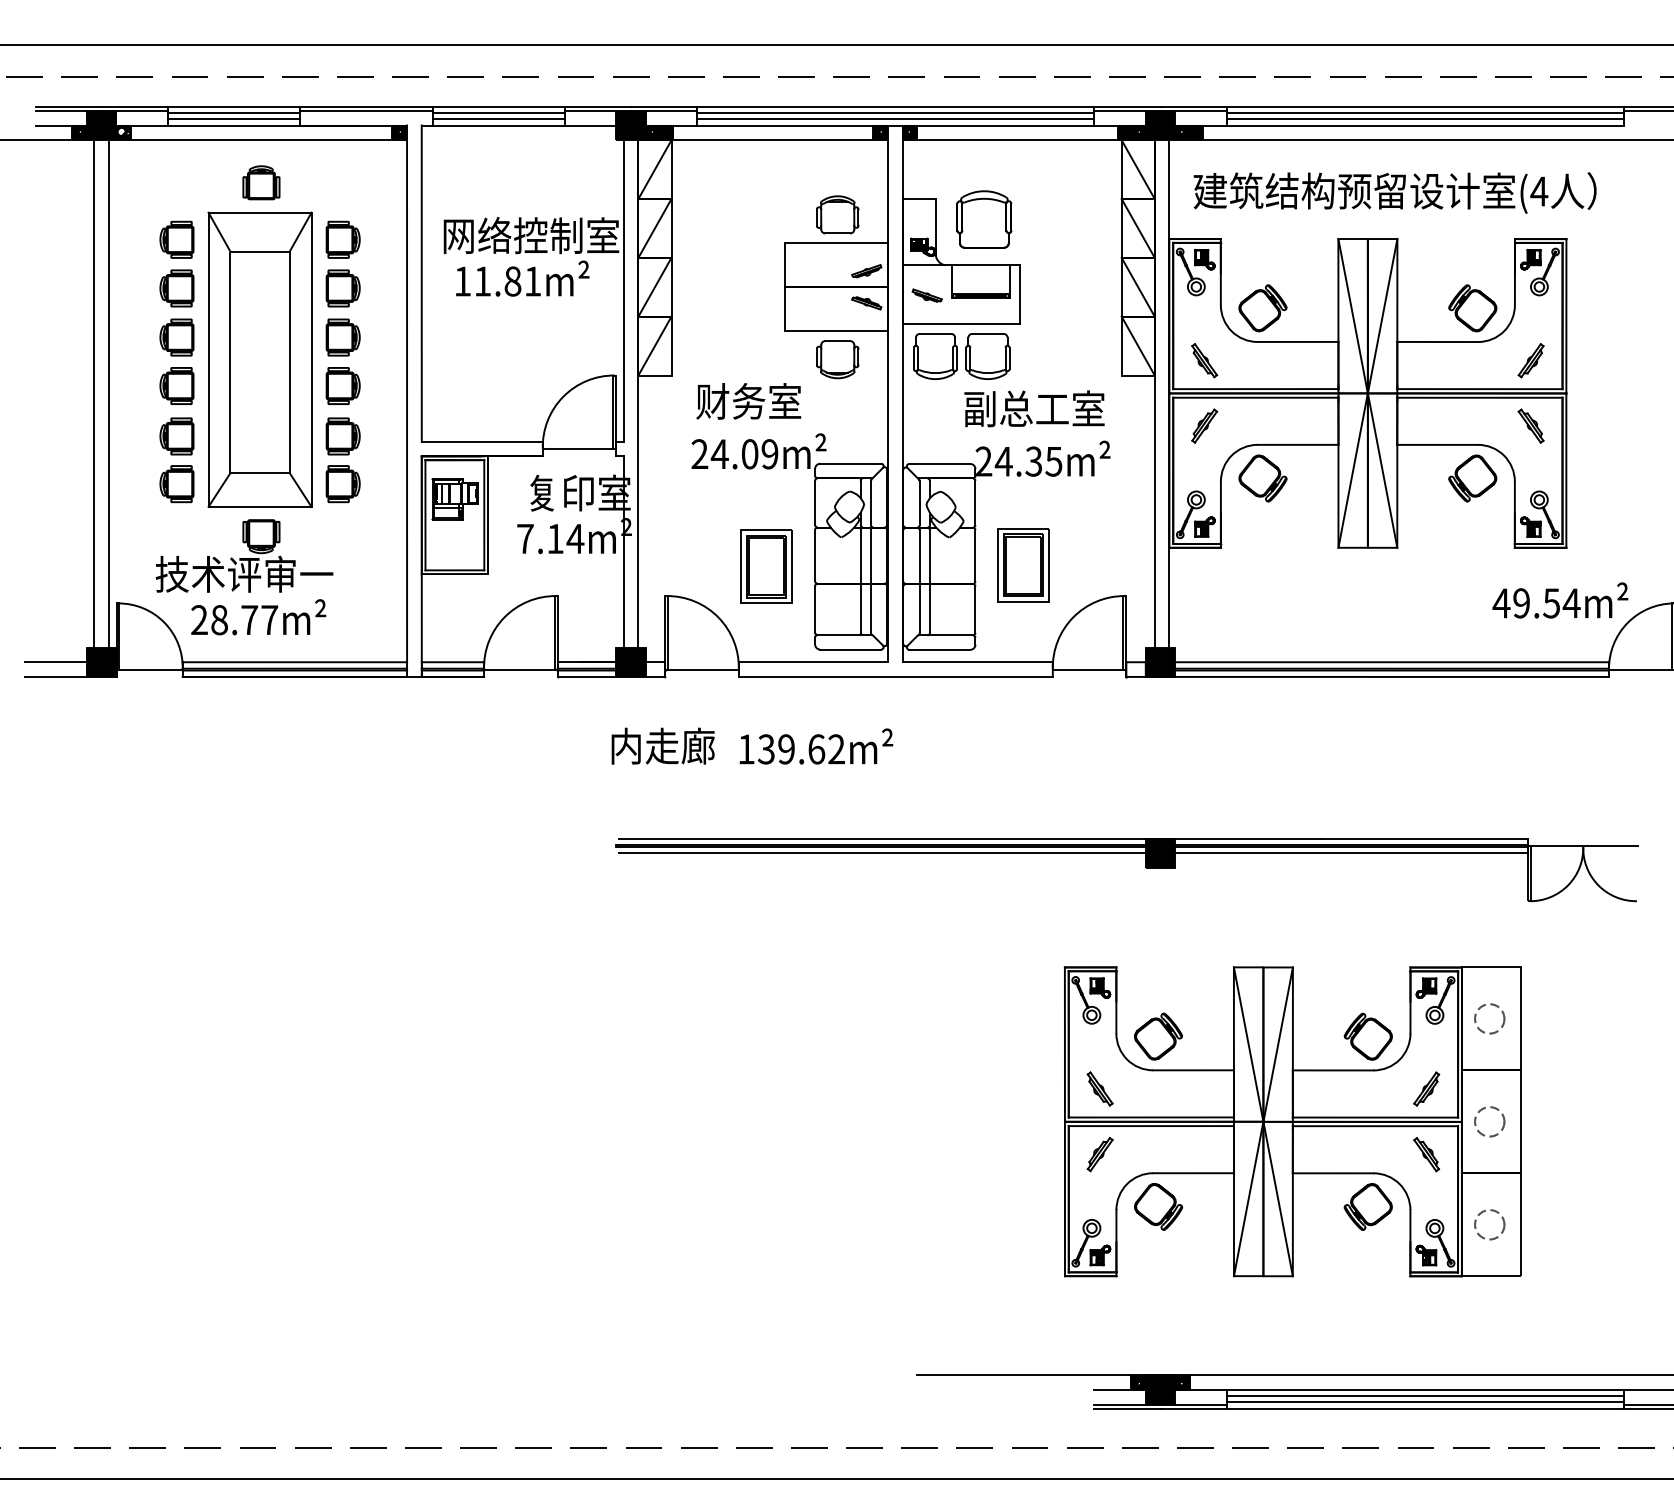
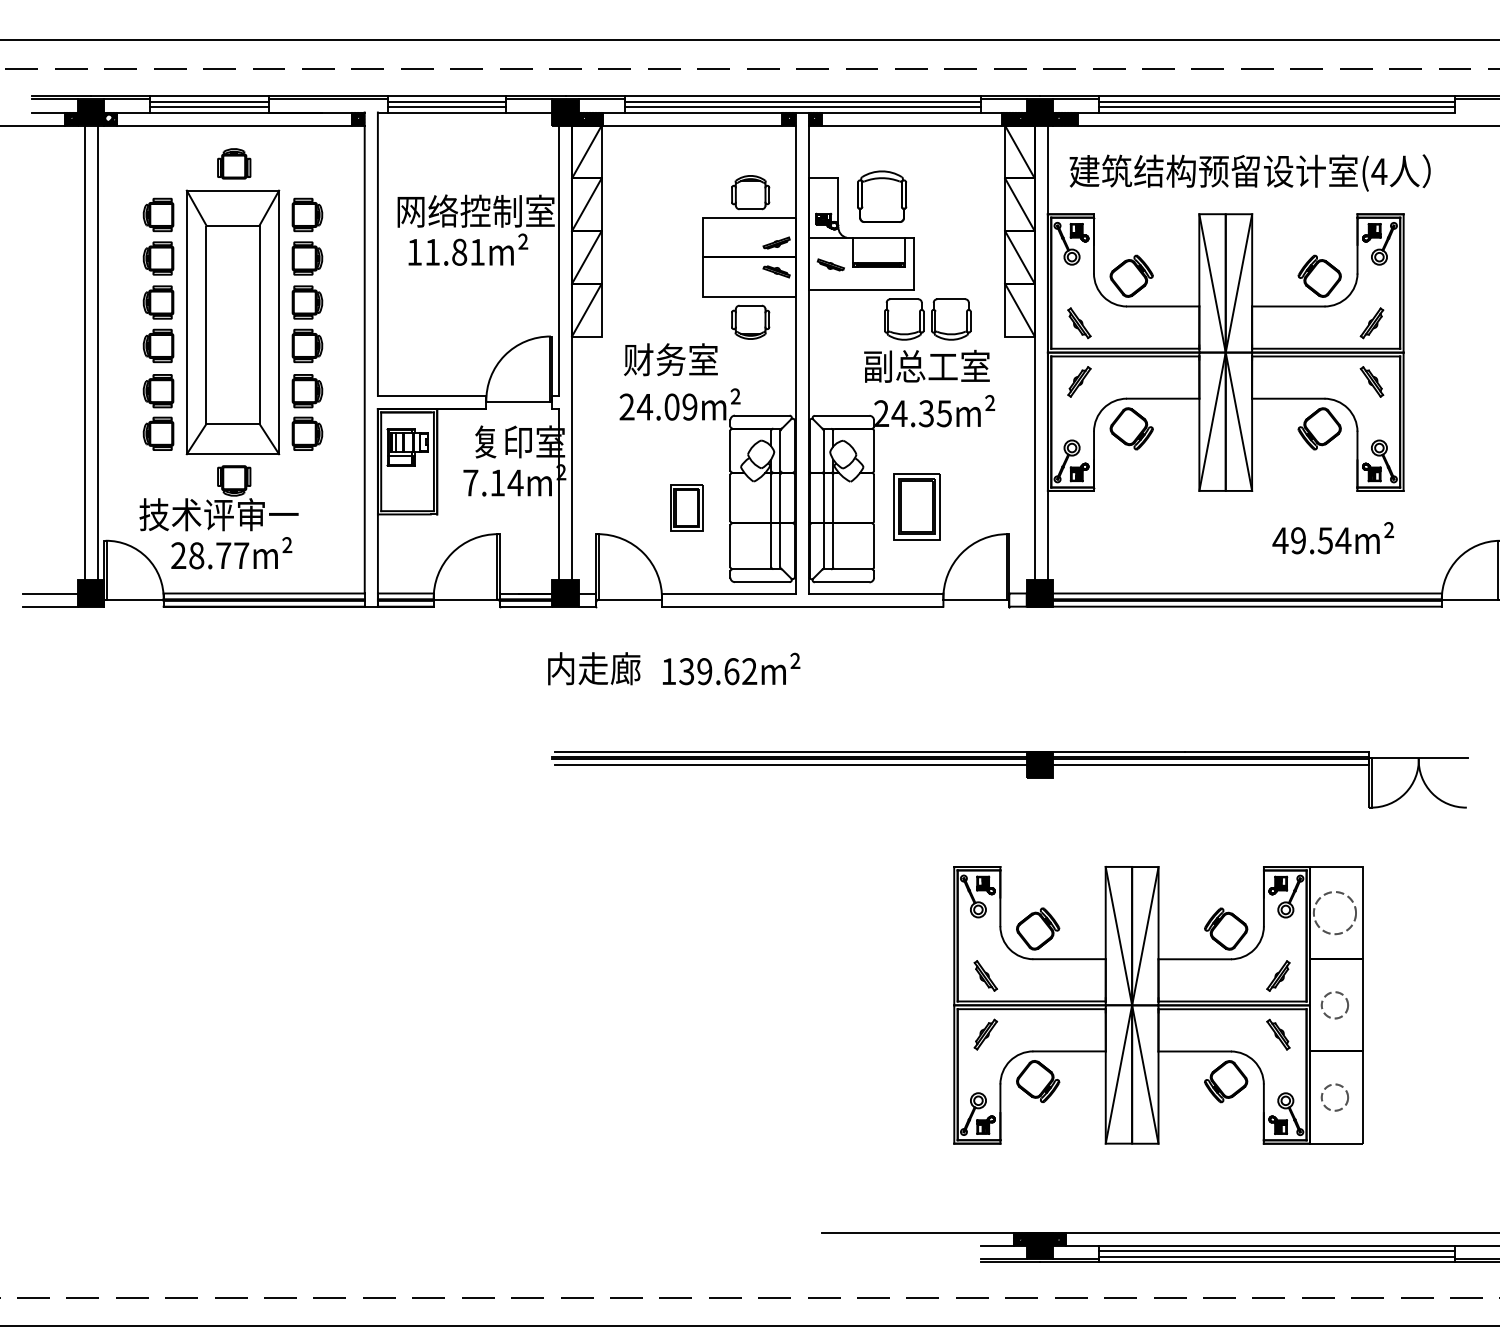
part: (961, 356) -> (927, 319), moved
part: (766, 566) -> (686, 507), size x0.7
text: (1559, 600) -> (1332, 538), moved
circle: (1489, 1018) -> (1334, 912), size x1.6

